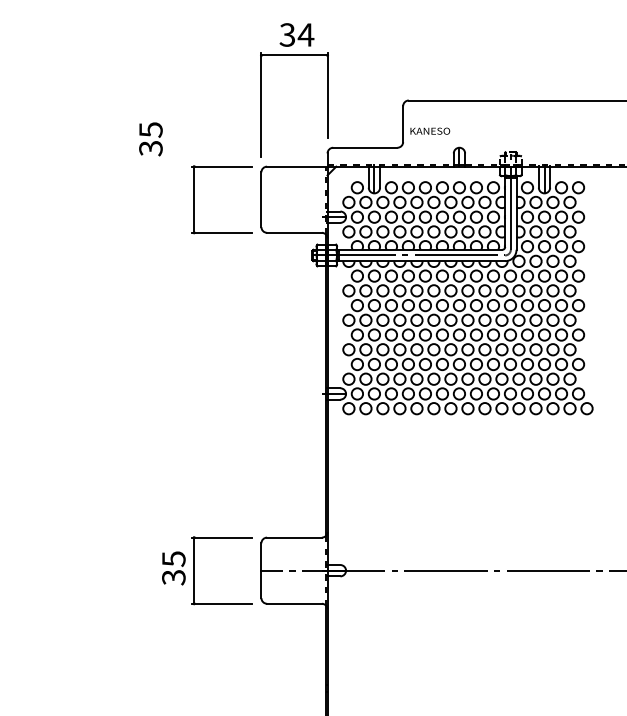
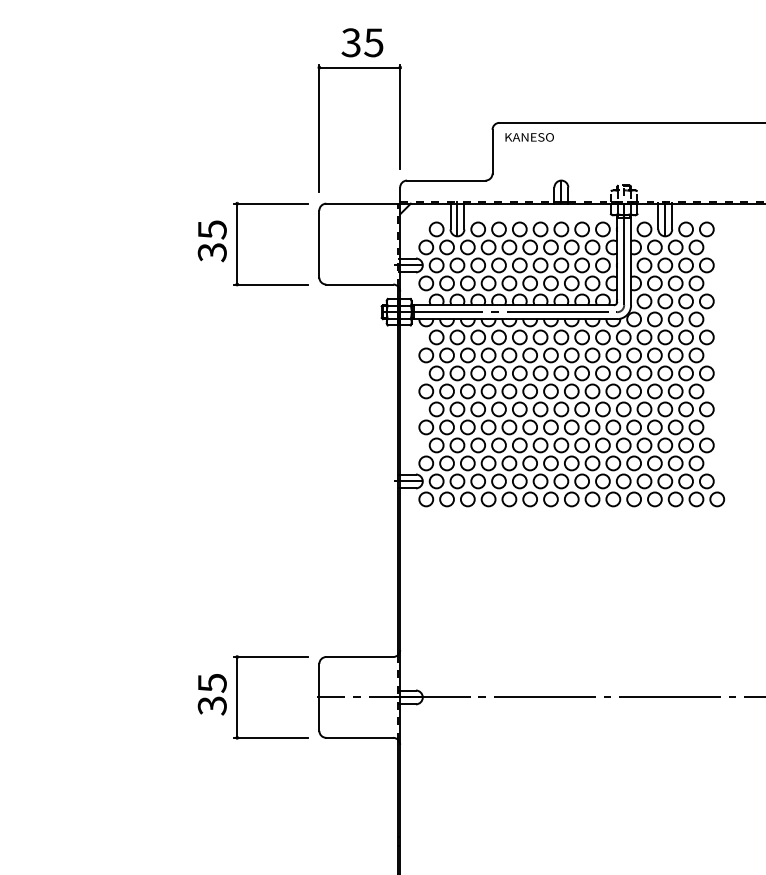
text: (305, 34) -> (373, 42), 34 -> 35
text: (430, 131) -> (529, 137), moved
text: (150, 139) -> (211, 241), moved

